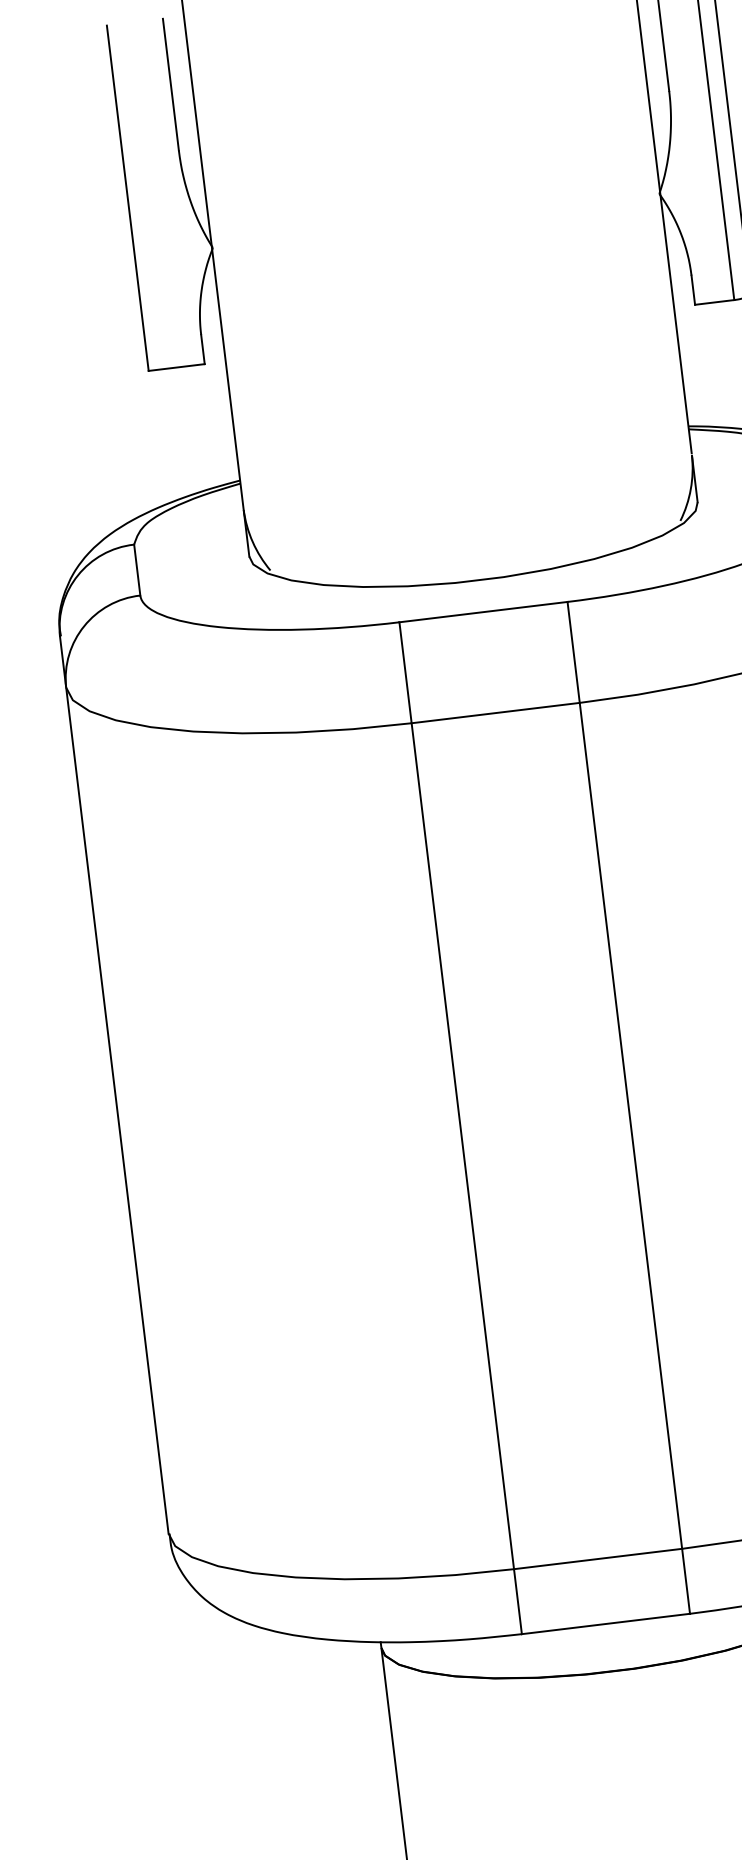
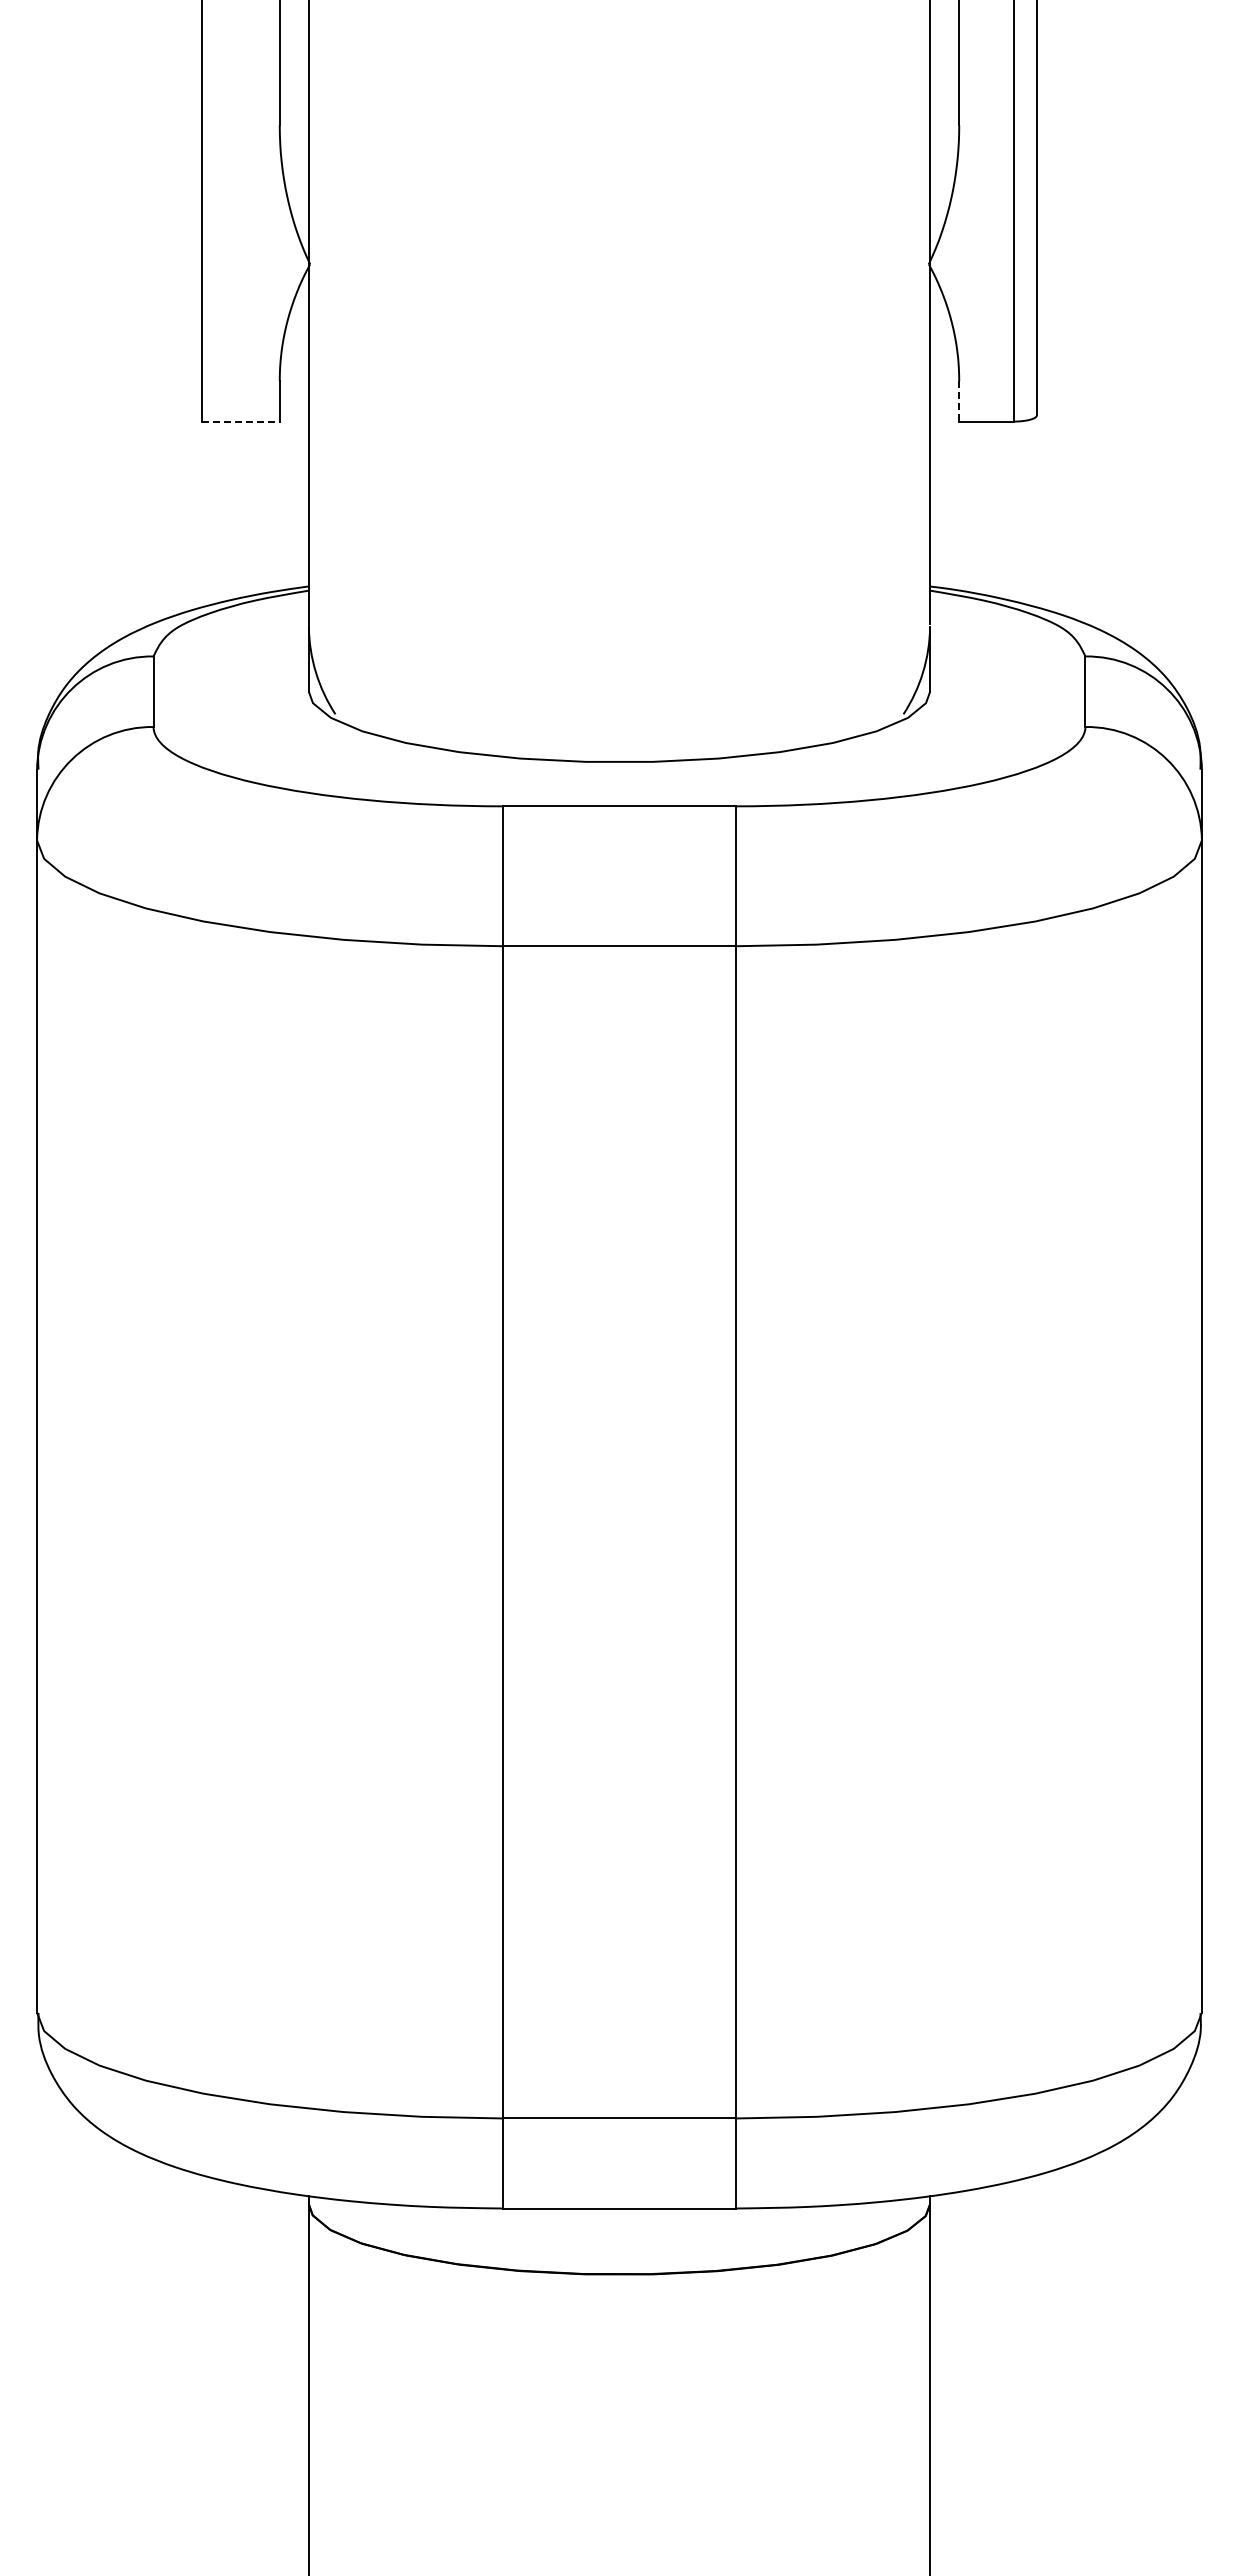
line: (693, 290) -> (959, 401), solid -> dashed
line: (176, 367) -> (240, 421), solid -> dashed

